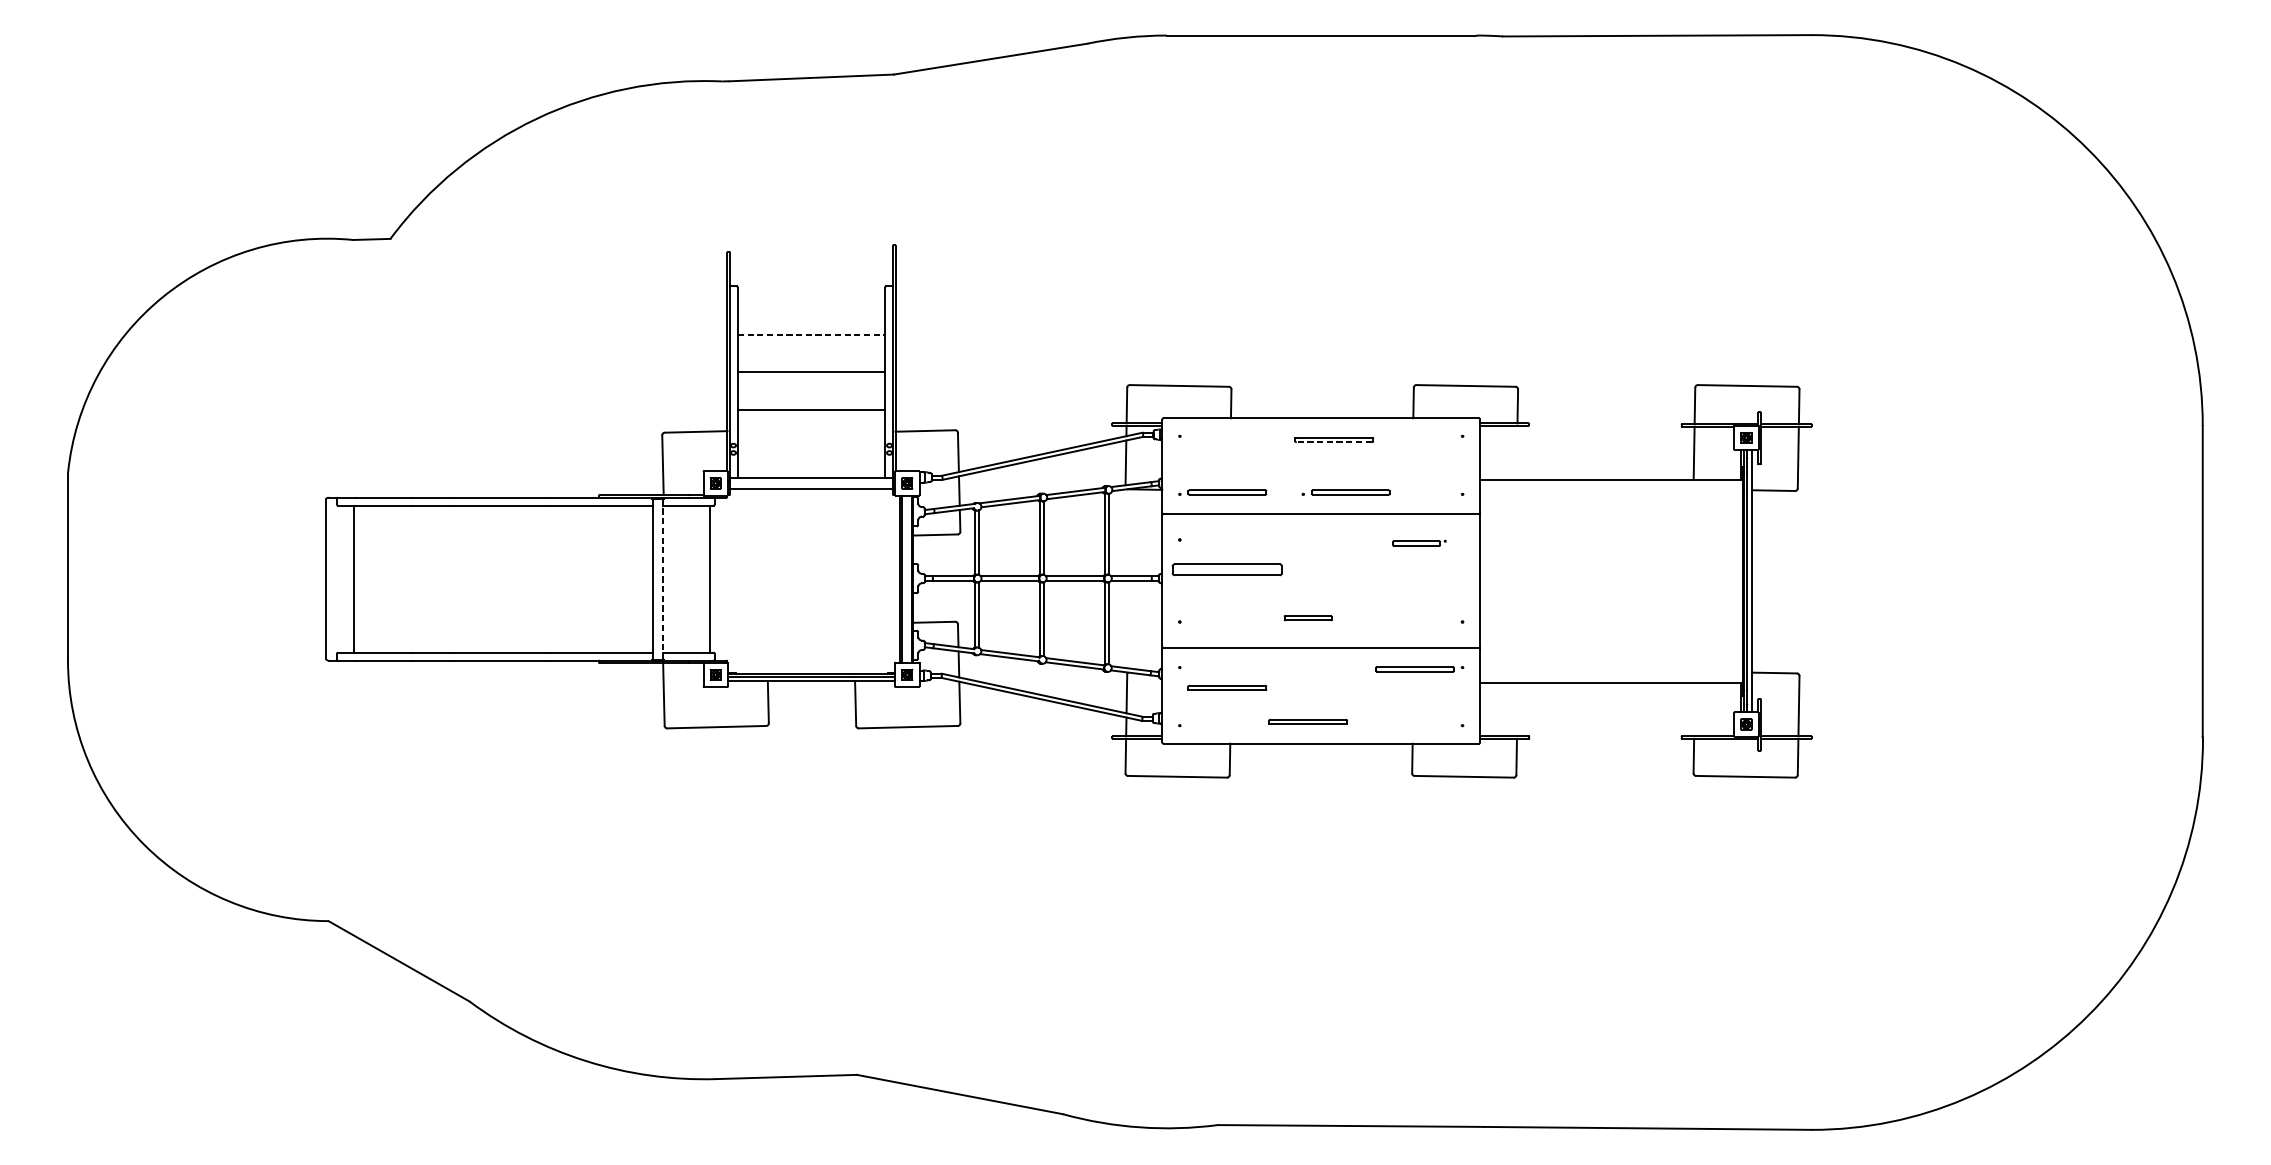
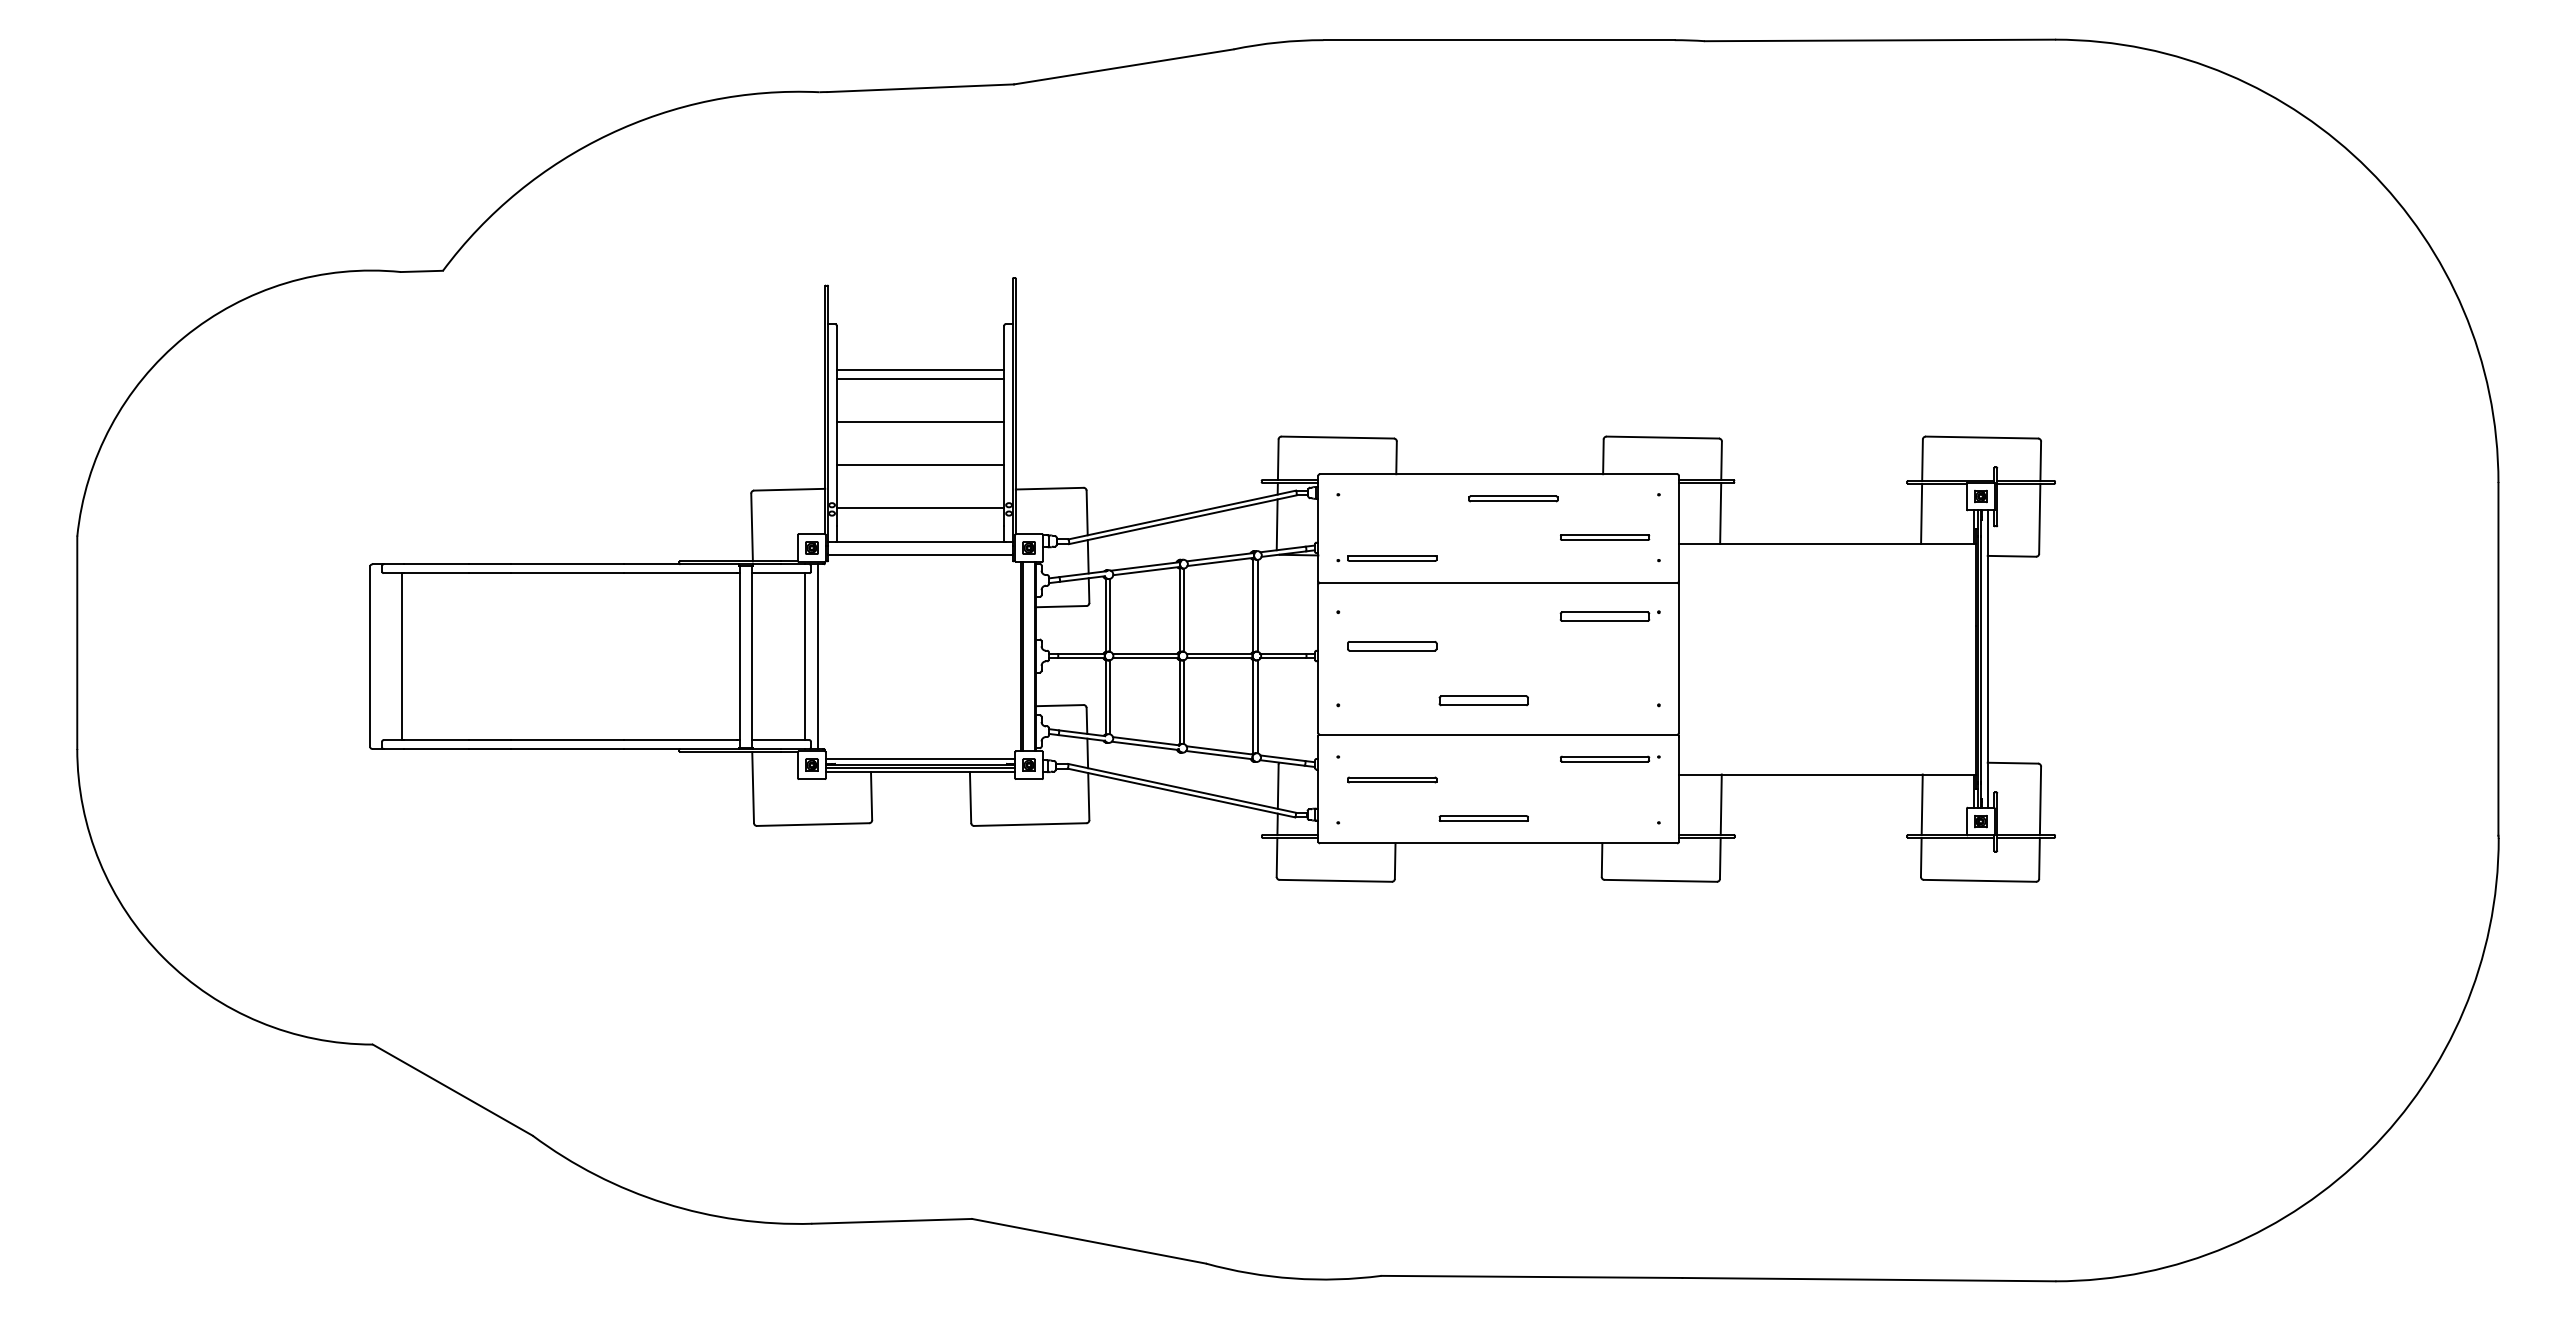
line: (811, 326) -> (920, 370), added
line: (812, 334) -> (921, 379), dashed -> solid
line: (1334, 442) -> (1513, 501), dashed -> solid
line: (811, 447) -> (920, 507), added
line: (1516, 452) -> (1720, 513), added
part: (1415, 474) -> (1605, 537), added
part: (1345, 492) -> (1526, 558), removed
part: (1418, 542) -> (1609, 615), size x1.67
part: (1227, 570) -> (1392, 646), size x0.71
line: (721, 578) -> (818, 656), added
line: (662, 579) -> (751, 657), dashed -> solid
part: (1307, 617) -> (1483, 700), size x1.67
line: (811, 668) -> (920, 758), added
line: (1516, 709) -> (1720, 804), added
line: (1694, 709) -> (1921, 804), added

